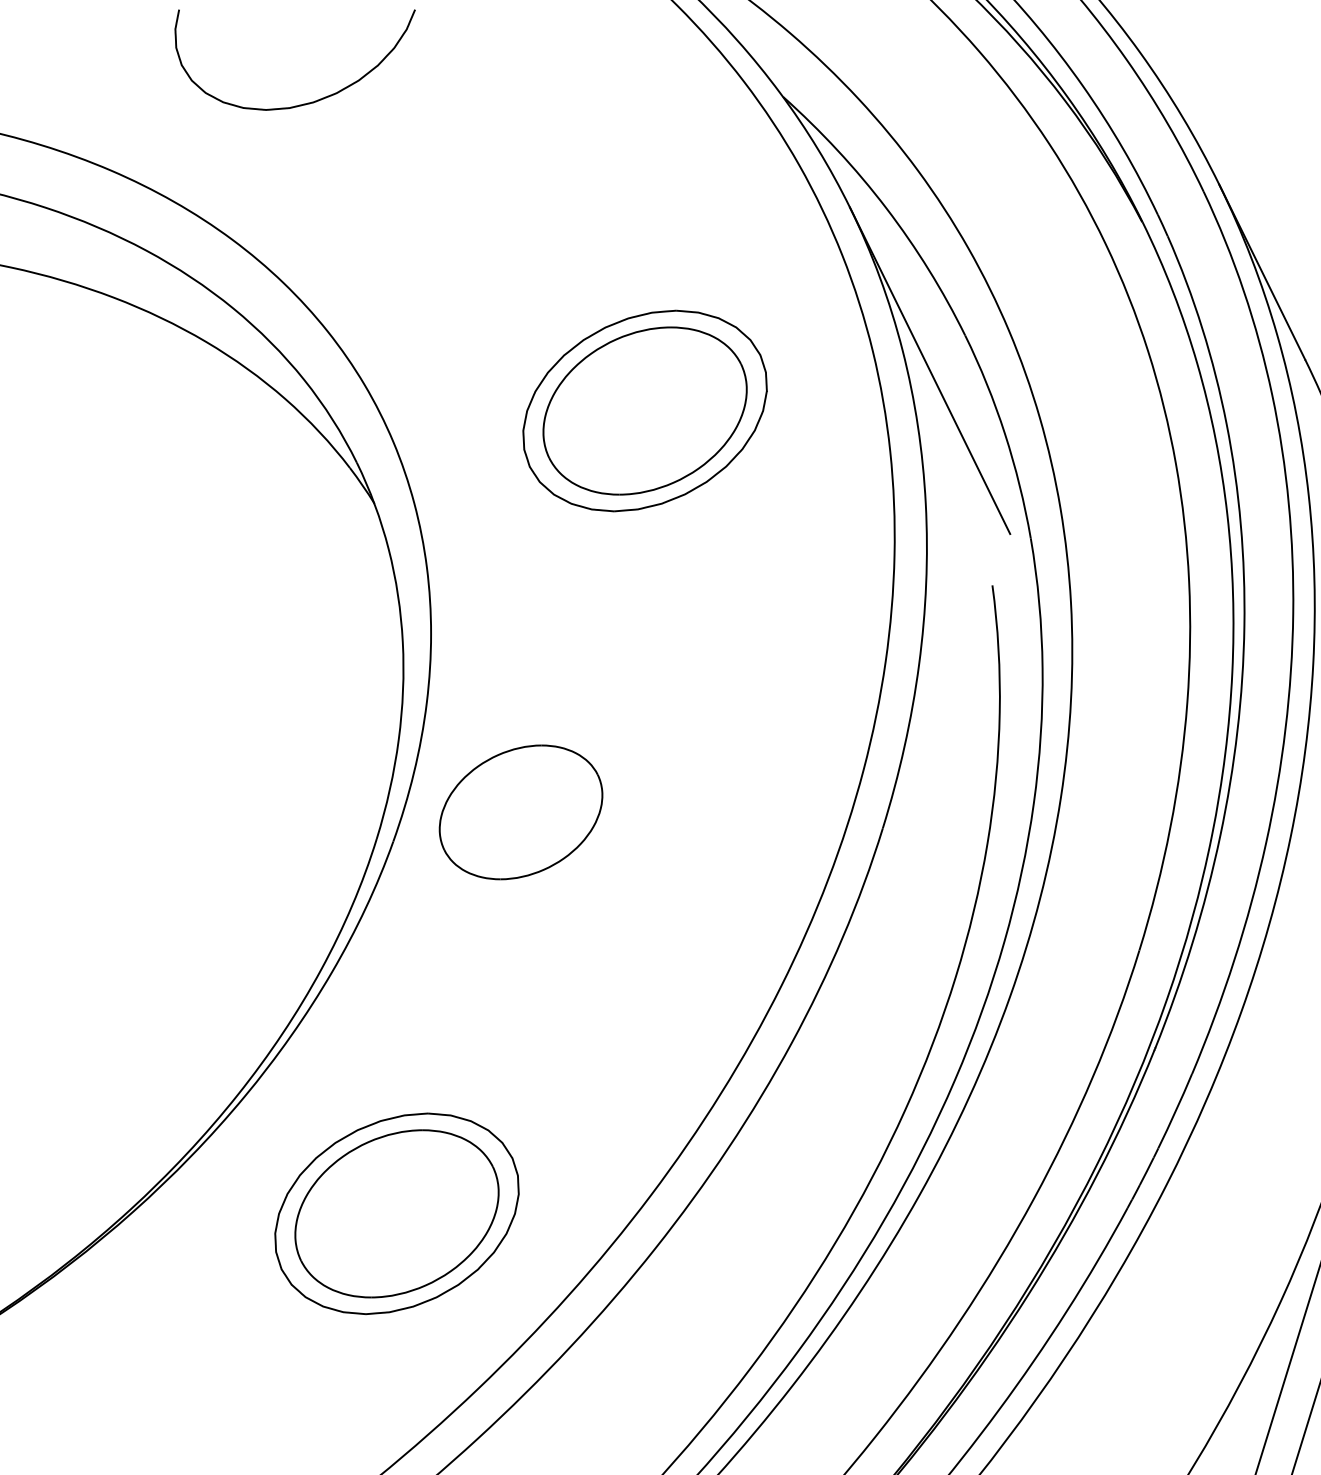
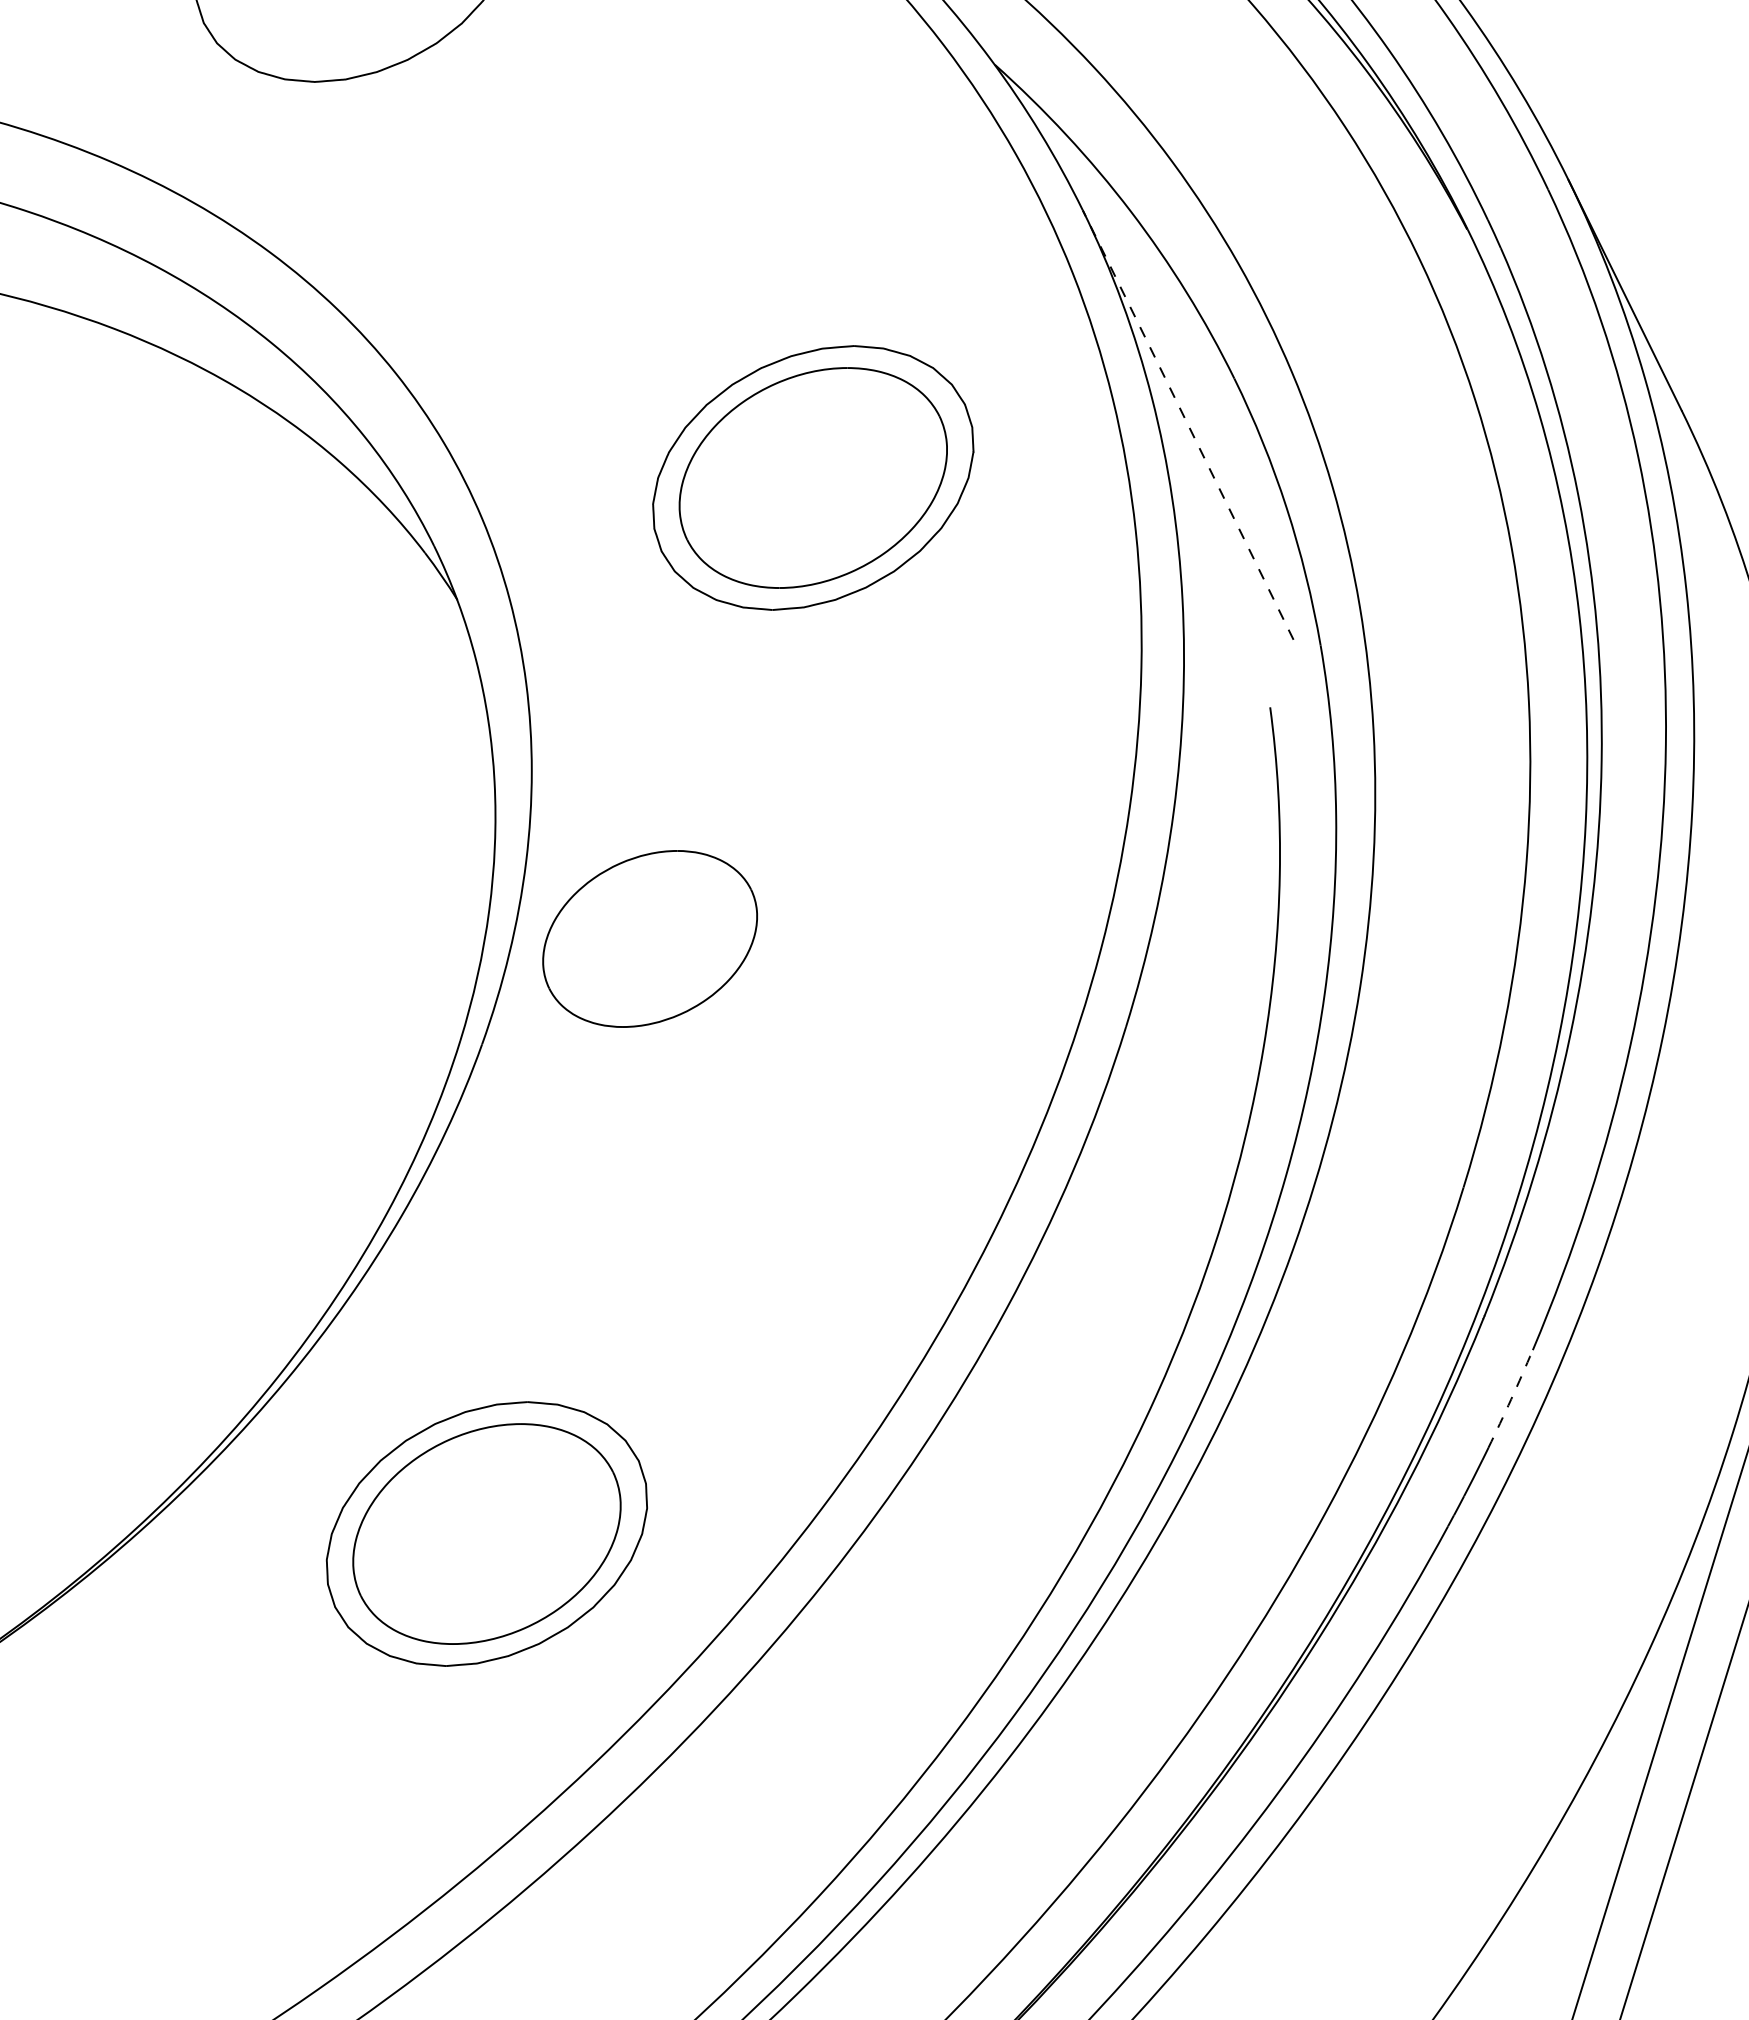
line: (929, 370) -> (1187, 424), solid -> dashed
part: (520, 812) -> (649, 938), moved
arc: (1175, 1111) -> (1511, 1399), solid -> dashed

